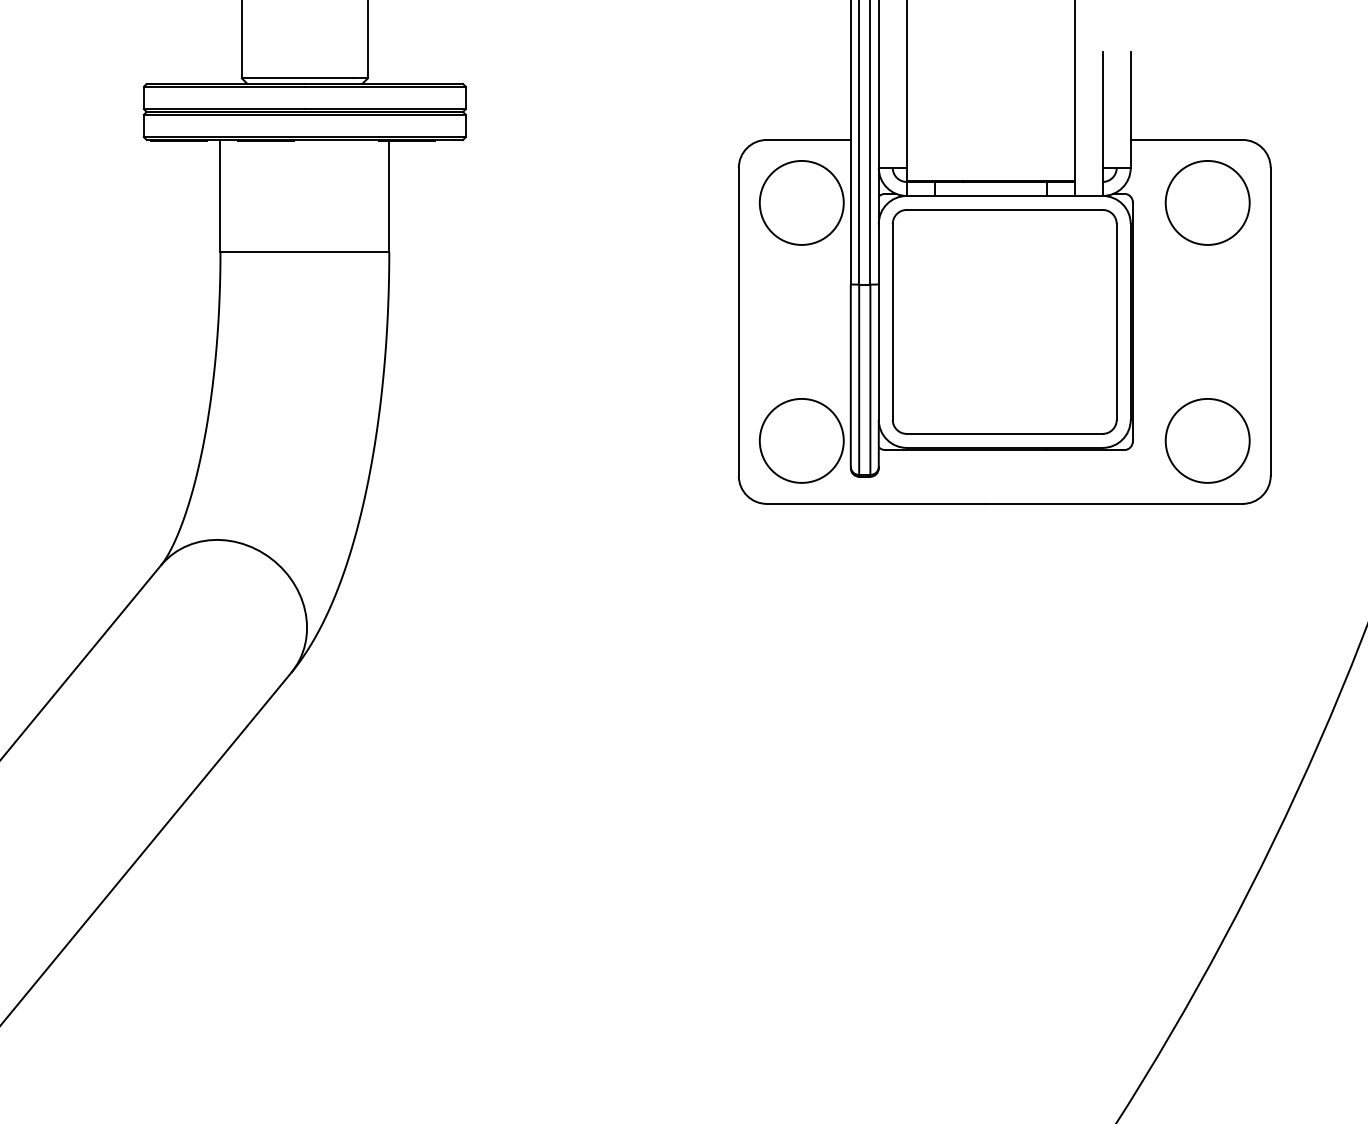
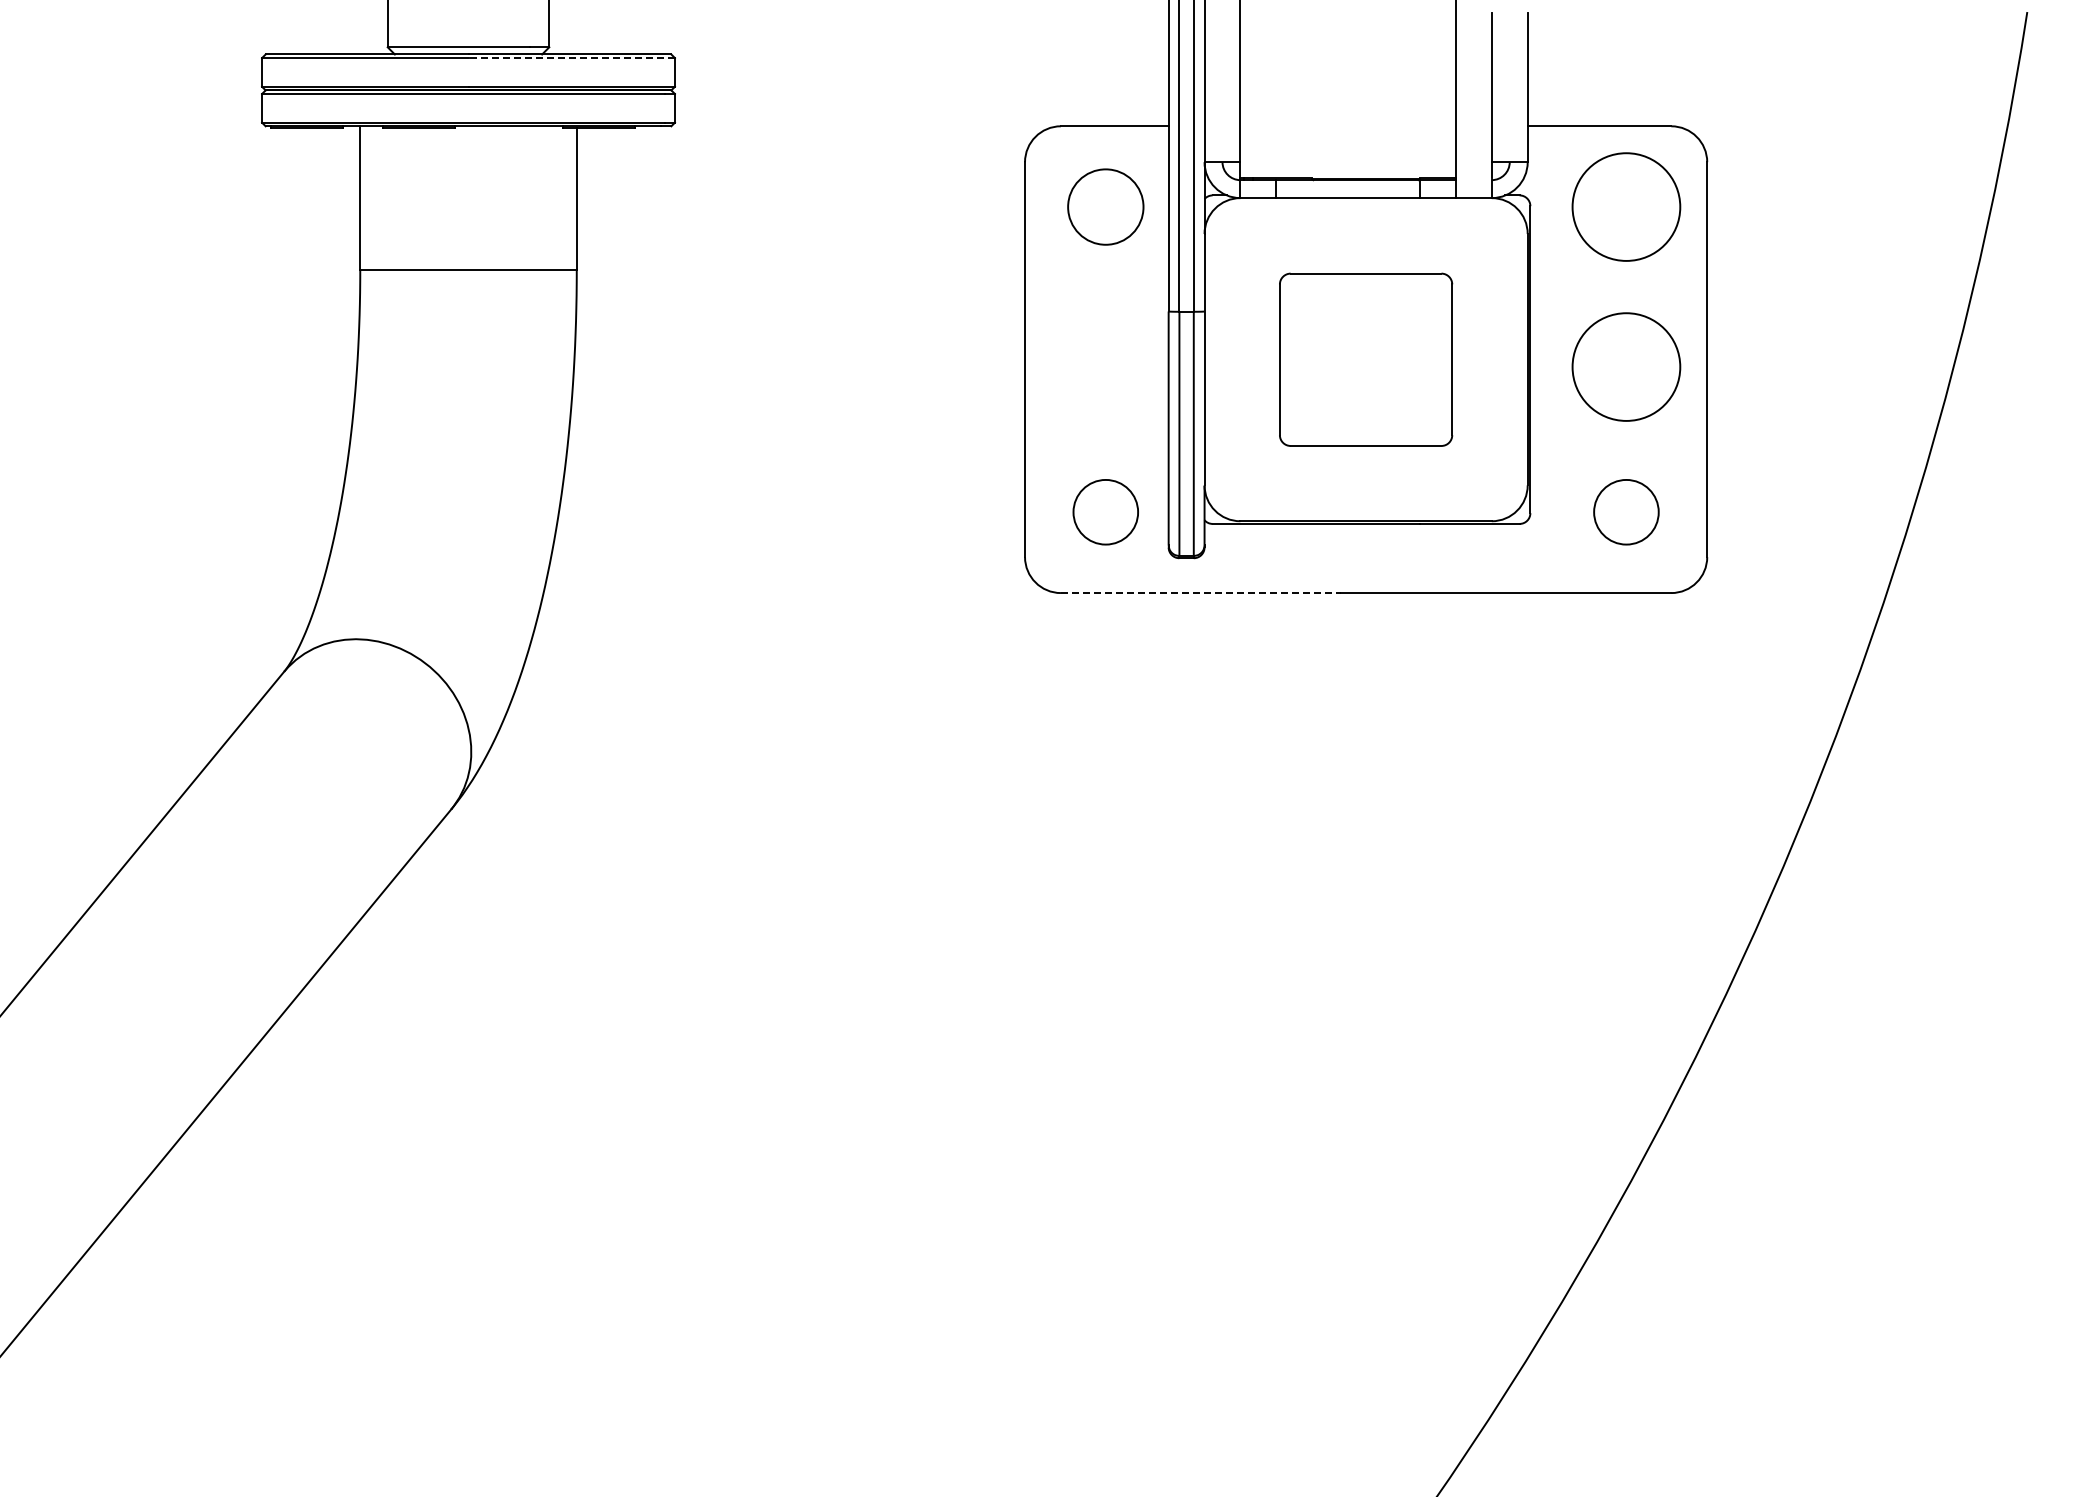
line: (385, 87) -> (571, 58), solid -> dashed
circle: (801, 202) -> (1105, 206), size x0.7
part: (1004, 321) -> (1365, 359), size x0.6
circle: (1207, 327) -> (1626, 366), added
circle: (801, 441) -> (1105, 512), size x0.6
circle: (1207, 441) -> (1626, 512), size x0.6
line: (875, 504) -> (1200, 593), solid -> dashed

